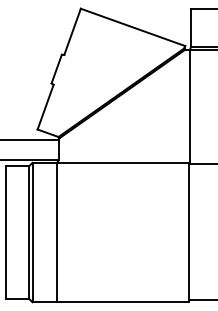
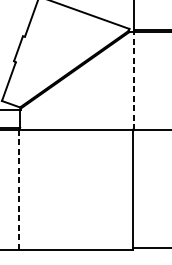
line: (190, 106) -> (133, 81), solid -> dashed
line: (57, 232) -> (19, 189), solid -> dashed

